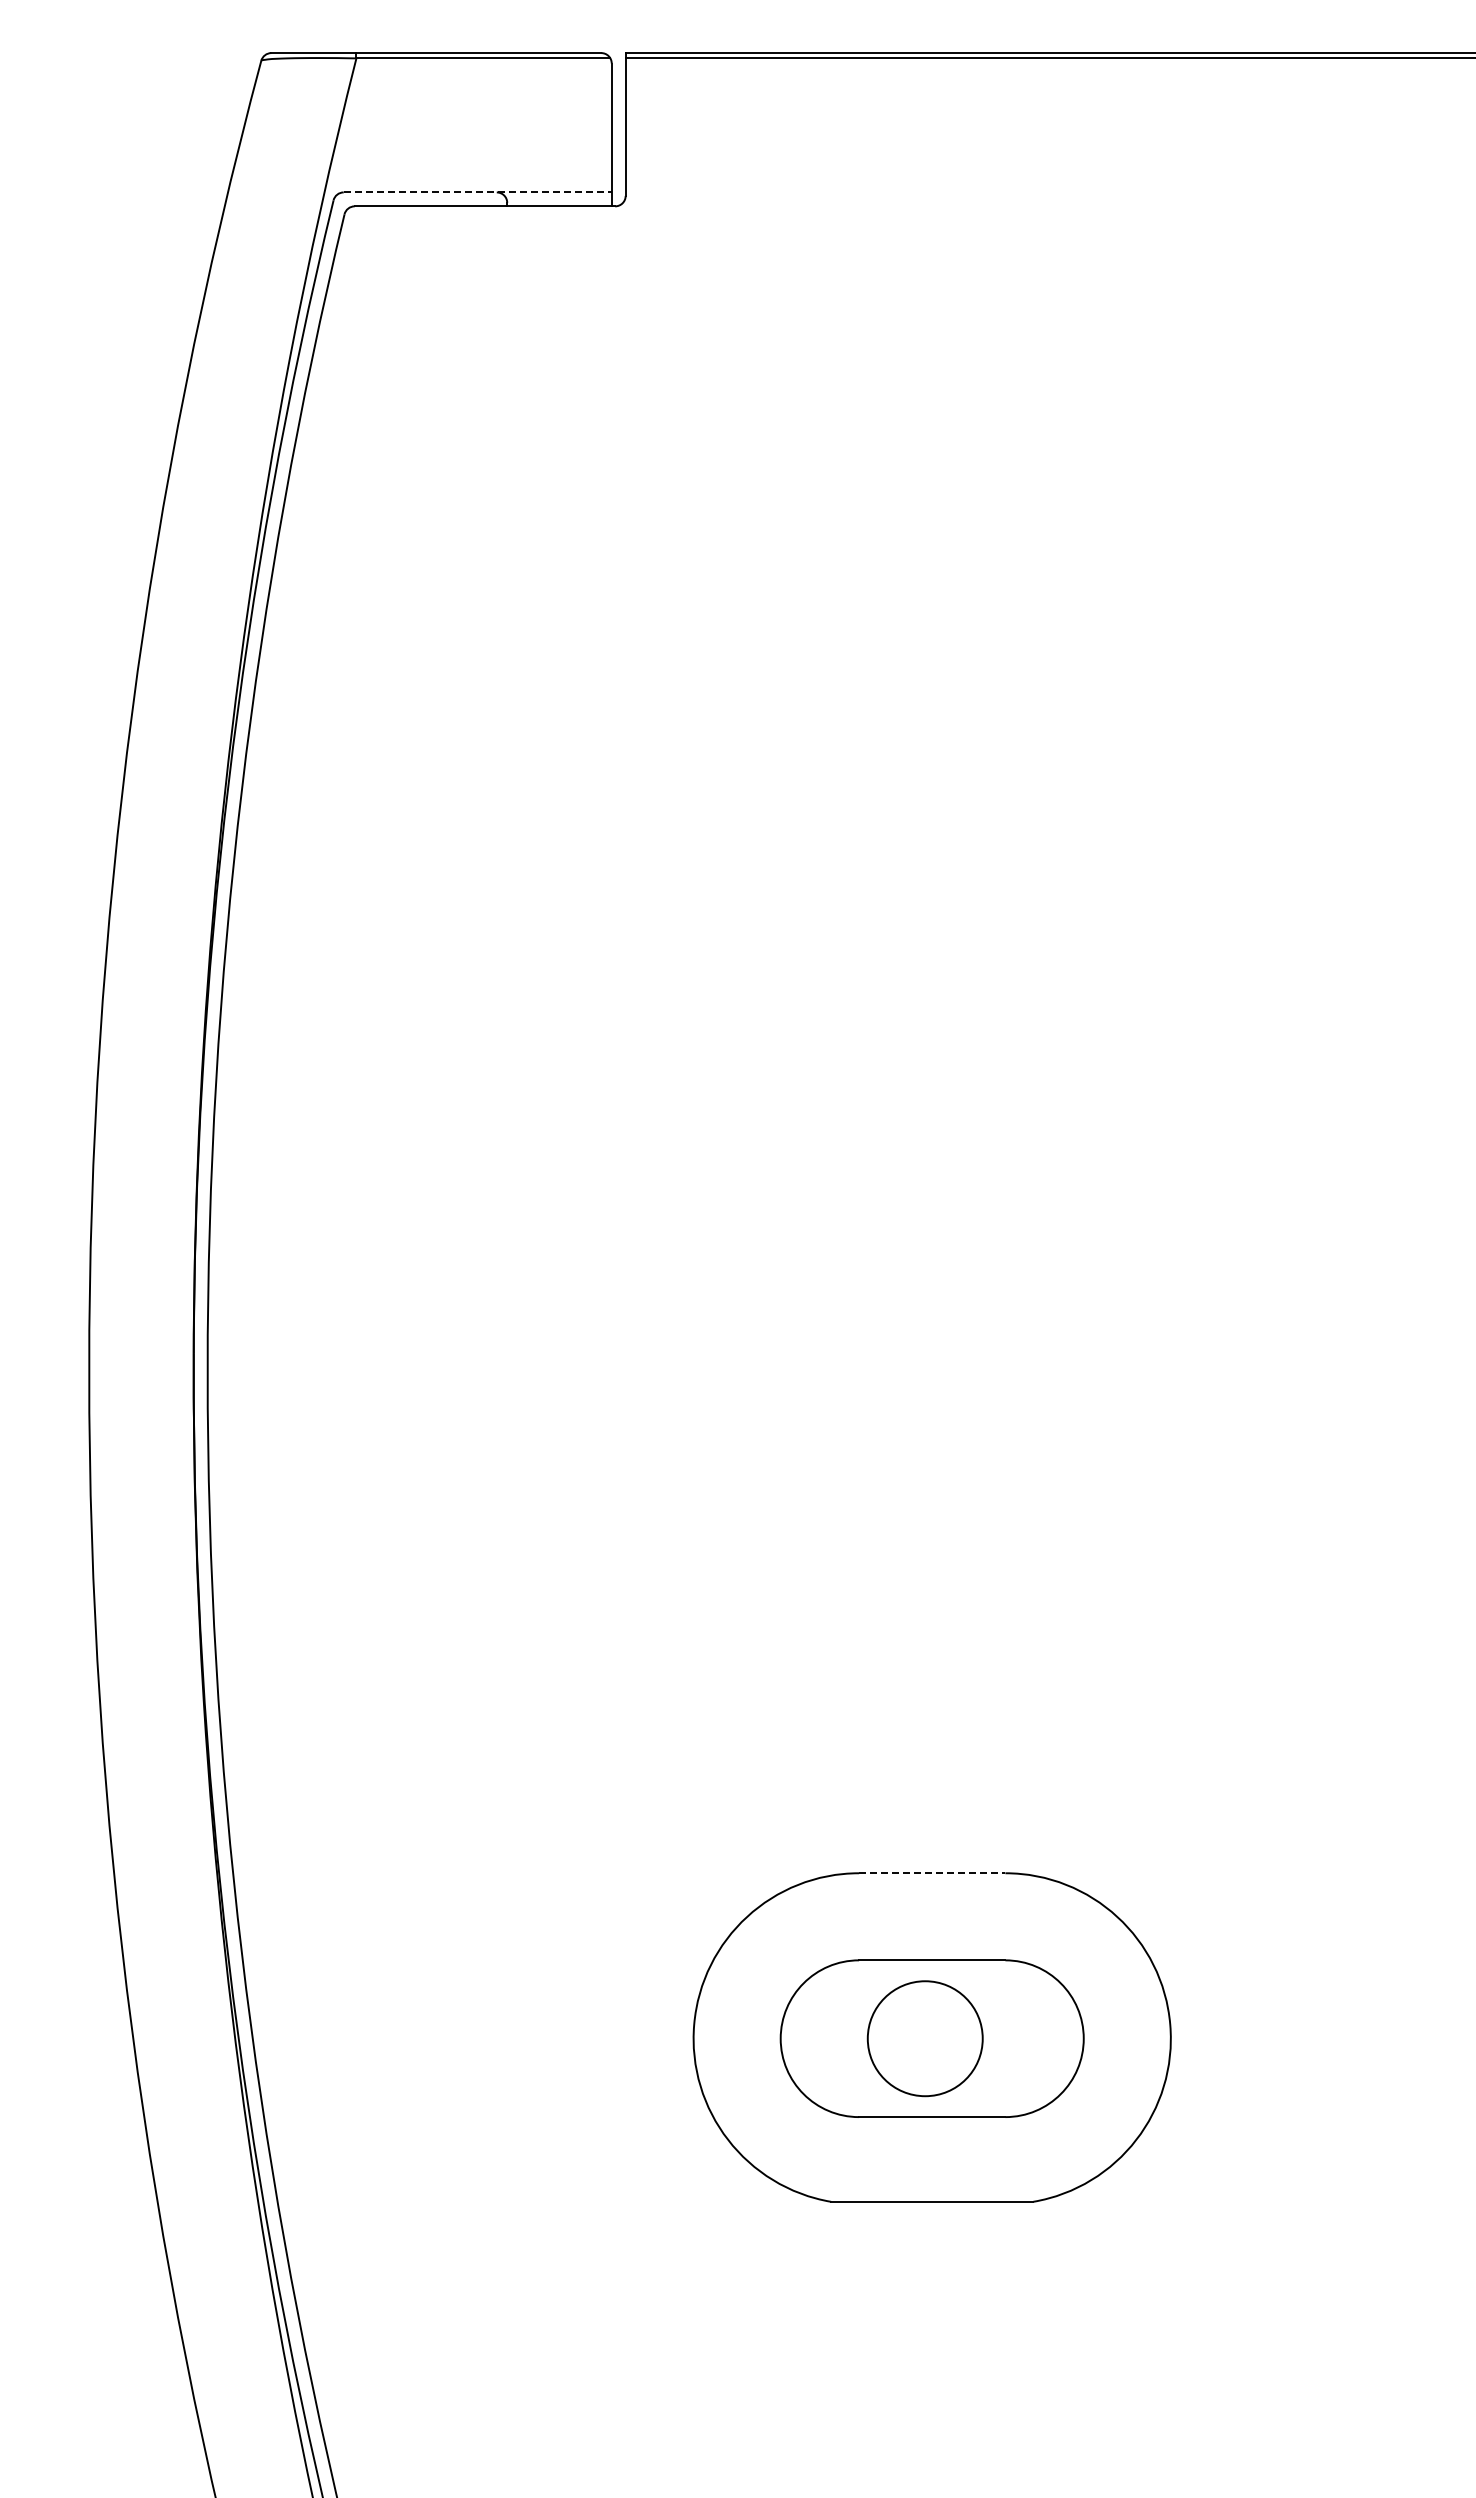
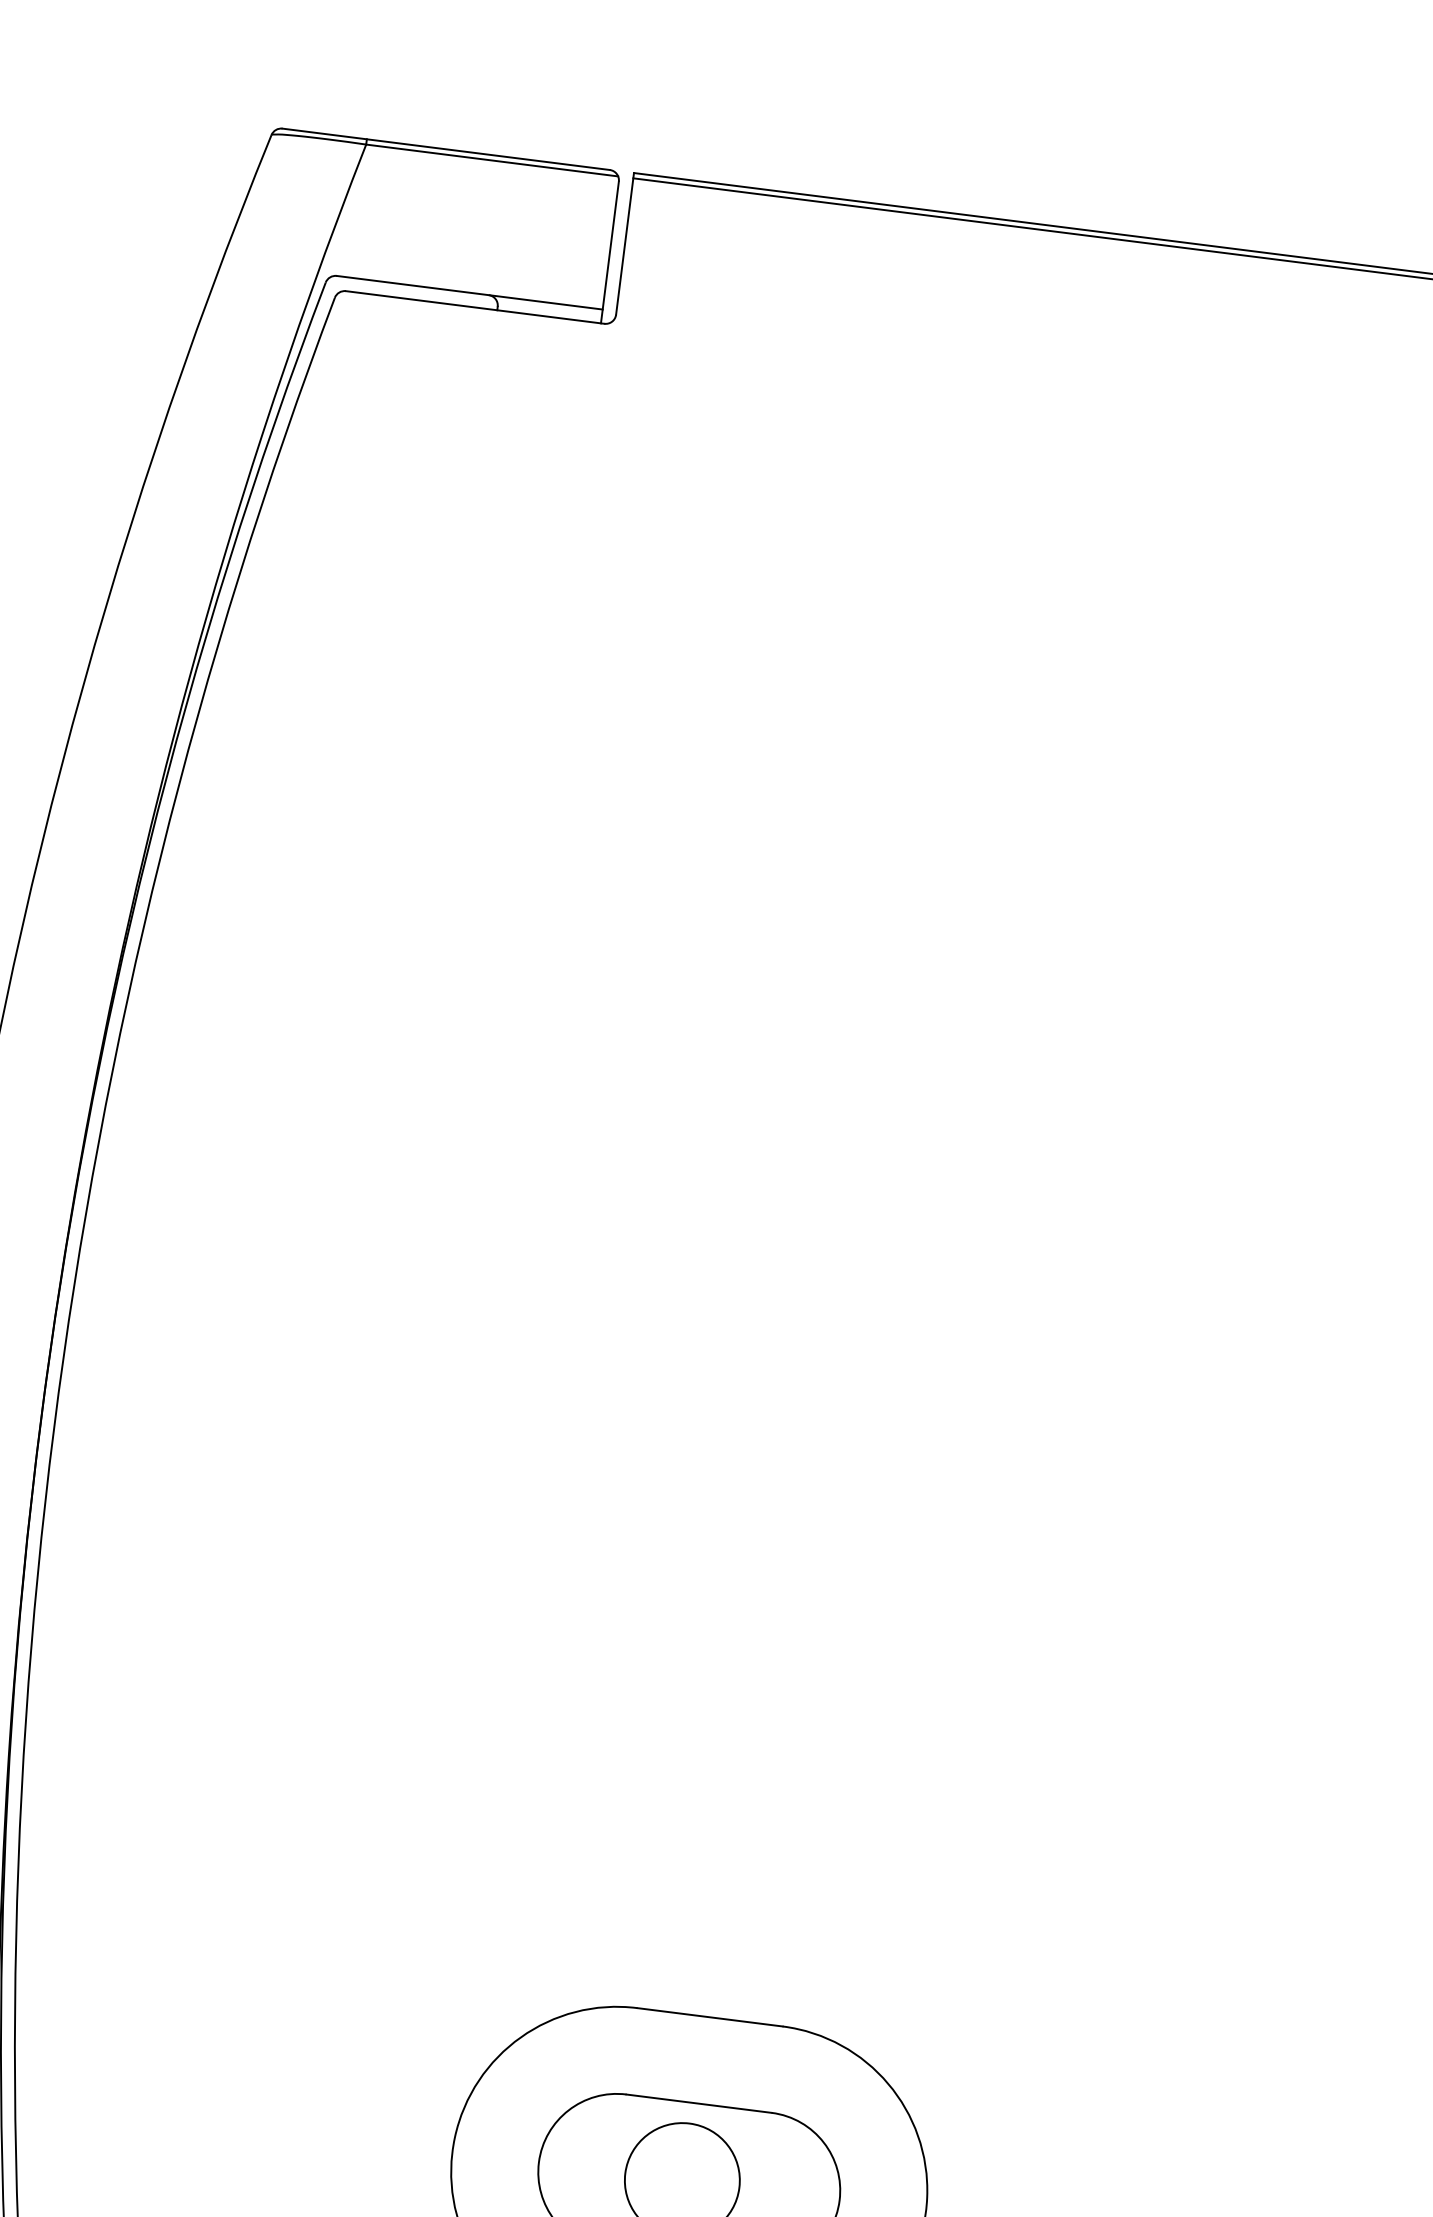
line: (478, 192) -> (470, 292), dashed -> solid
line: (932, 1873) -> (710, 2017), dashed -> solid

